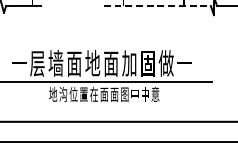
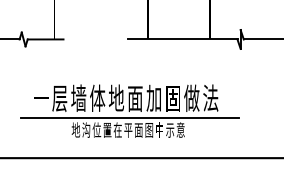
line: (157, 6) -> (182, 39), dashed -> solid
text: (74, 62) -> (97, 97), 面 -> 体
text: (184, 62) -> (210, 97), 一 -> 法
text: (145, 93) -> (170, 129), 中 -> 示
text: (104, 94) -> (128, 130), 面 -> 平

